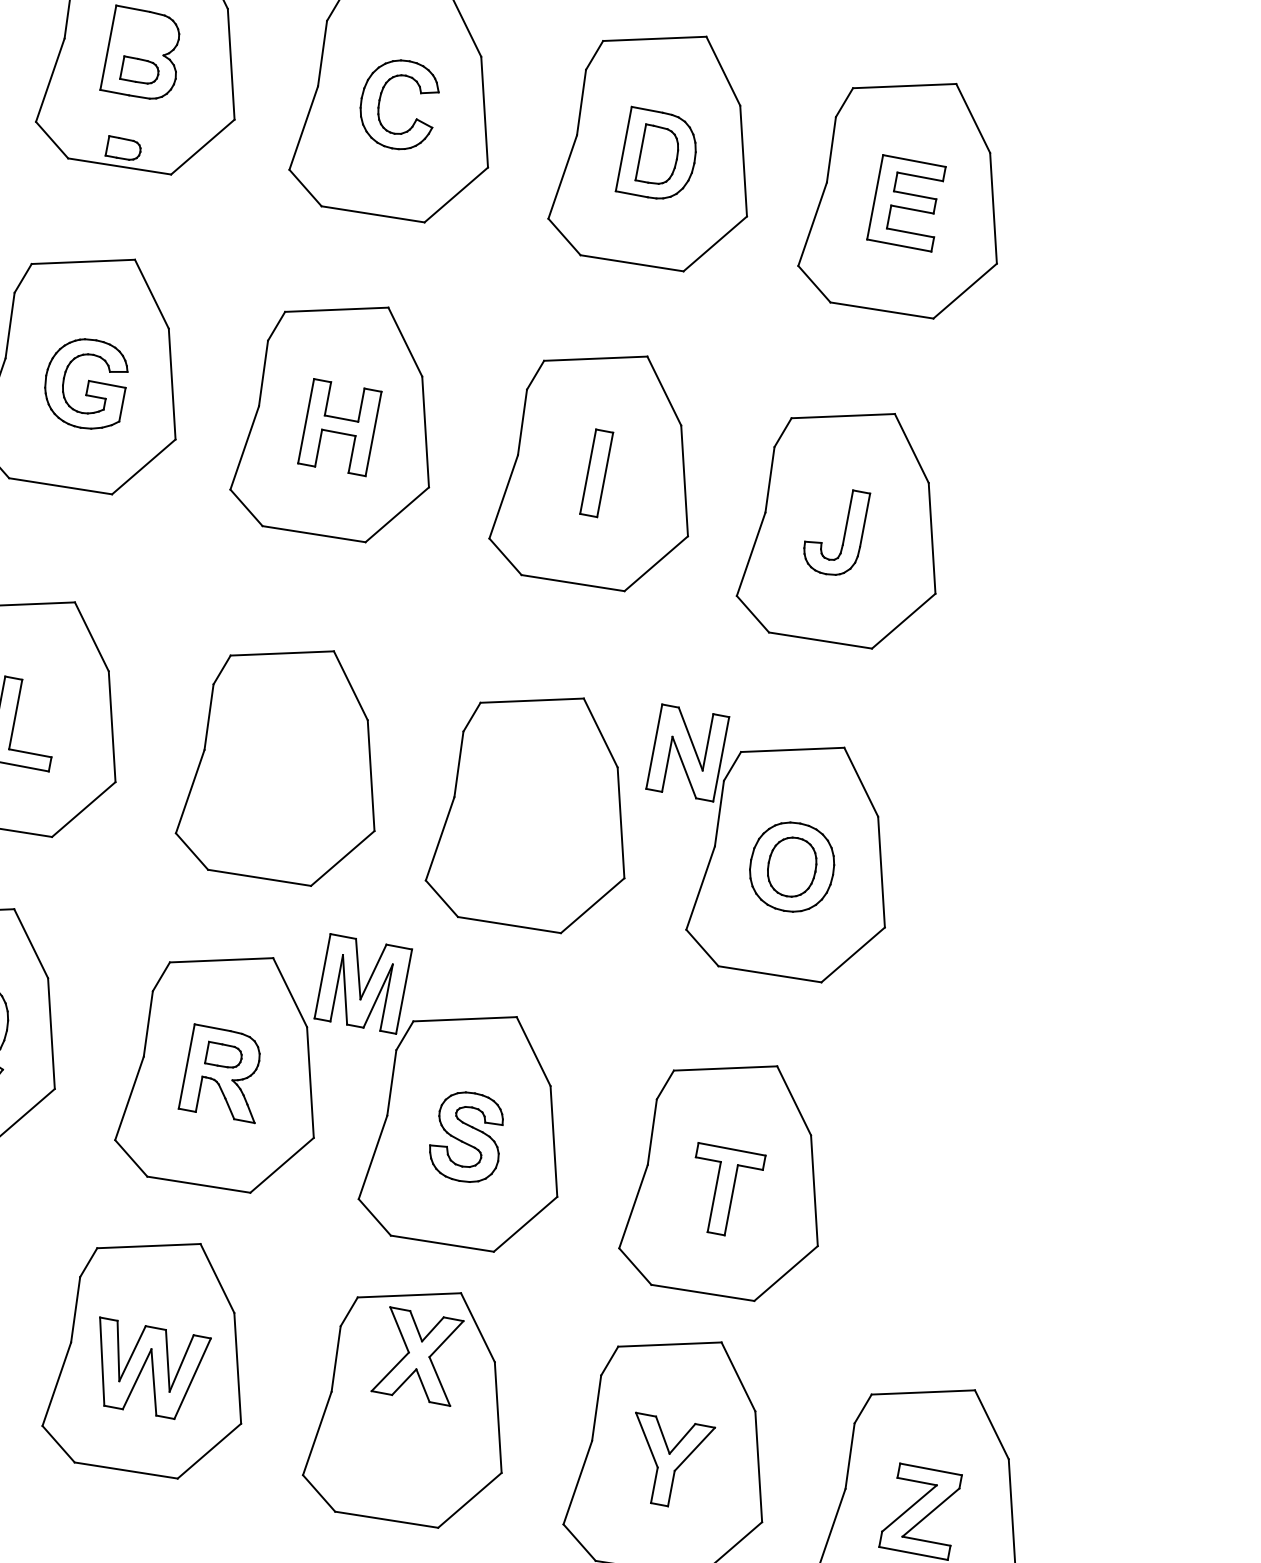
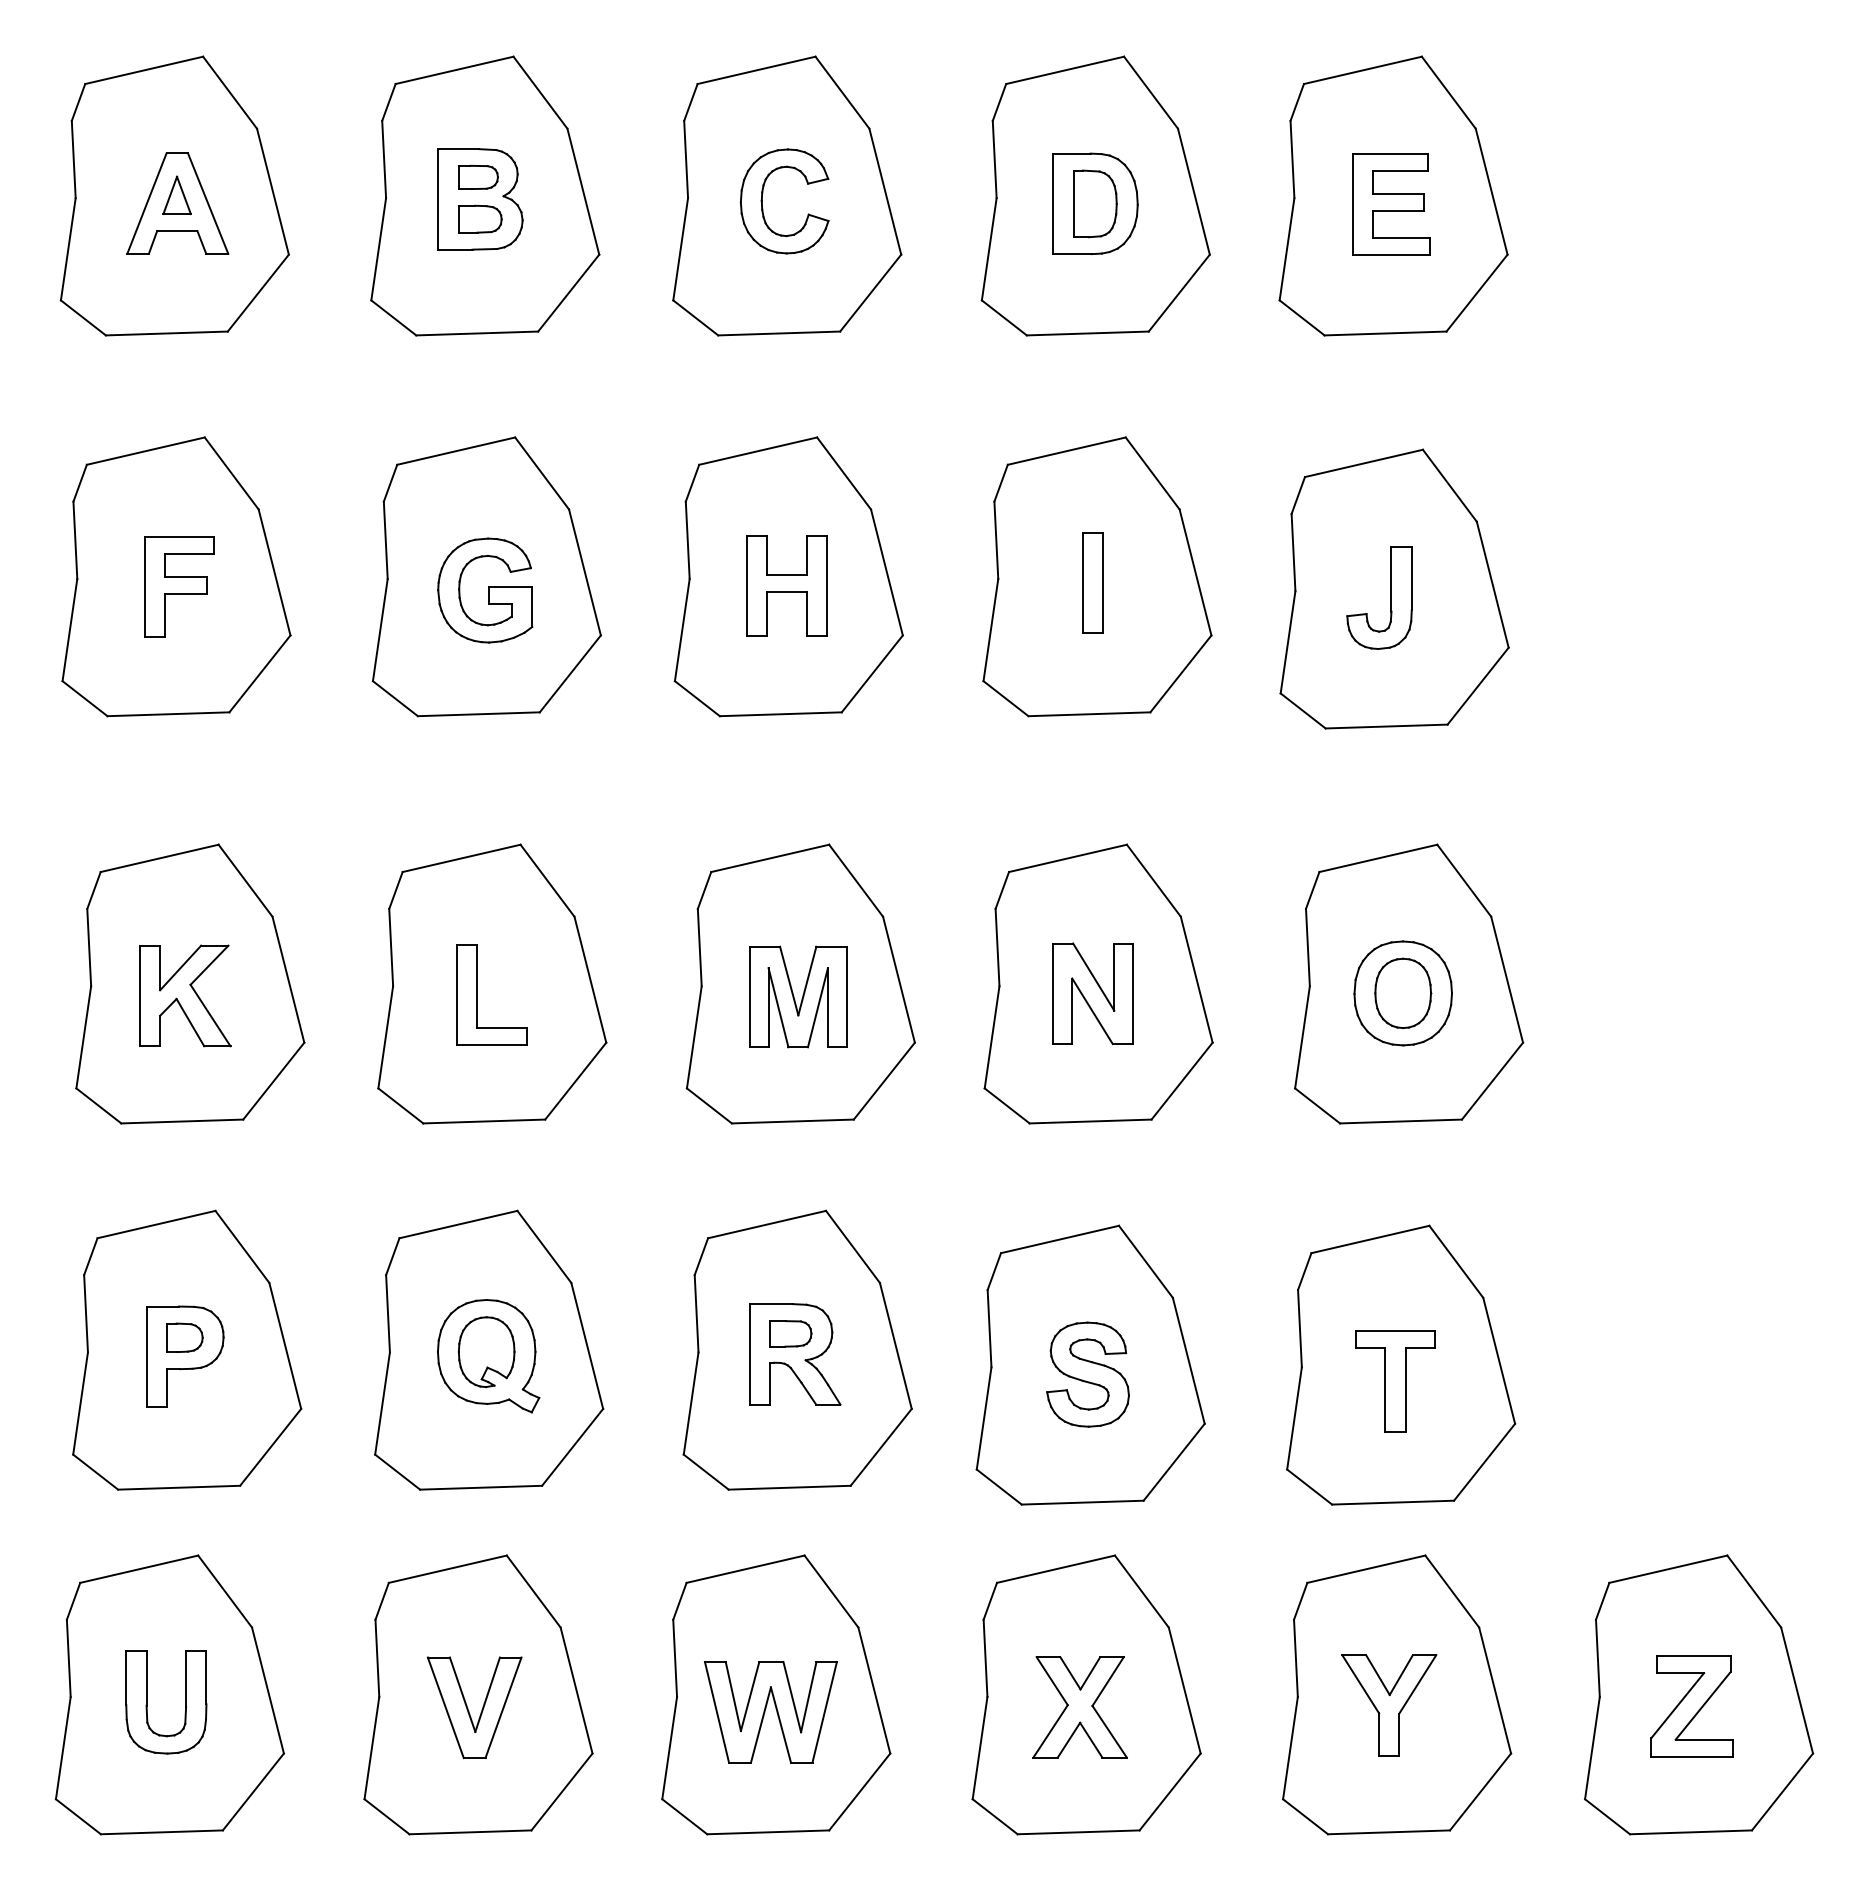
part: (124, 148) -> (478, 176), moved
part: (687, 752) -> (1092, 993), moved
part: (363, 983) -> (798, 996), moved
part: (418, 1356) -> (1079, 1707), moved

